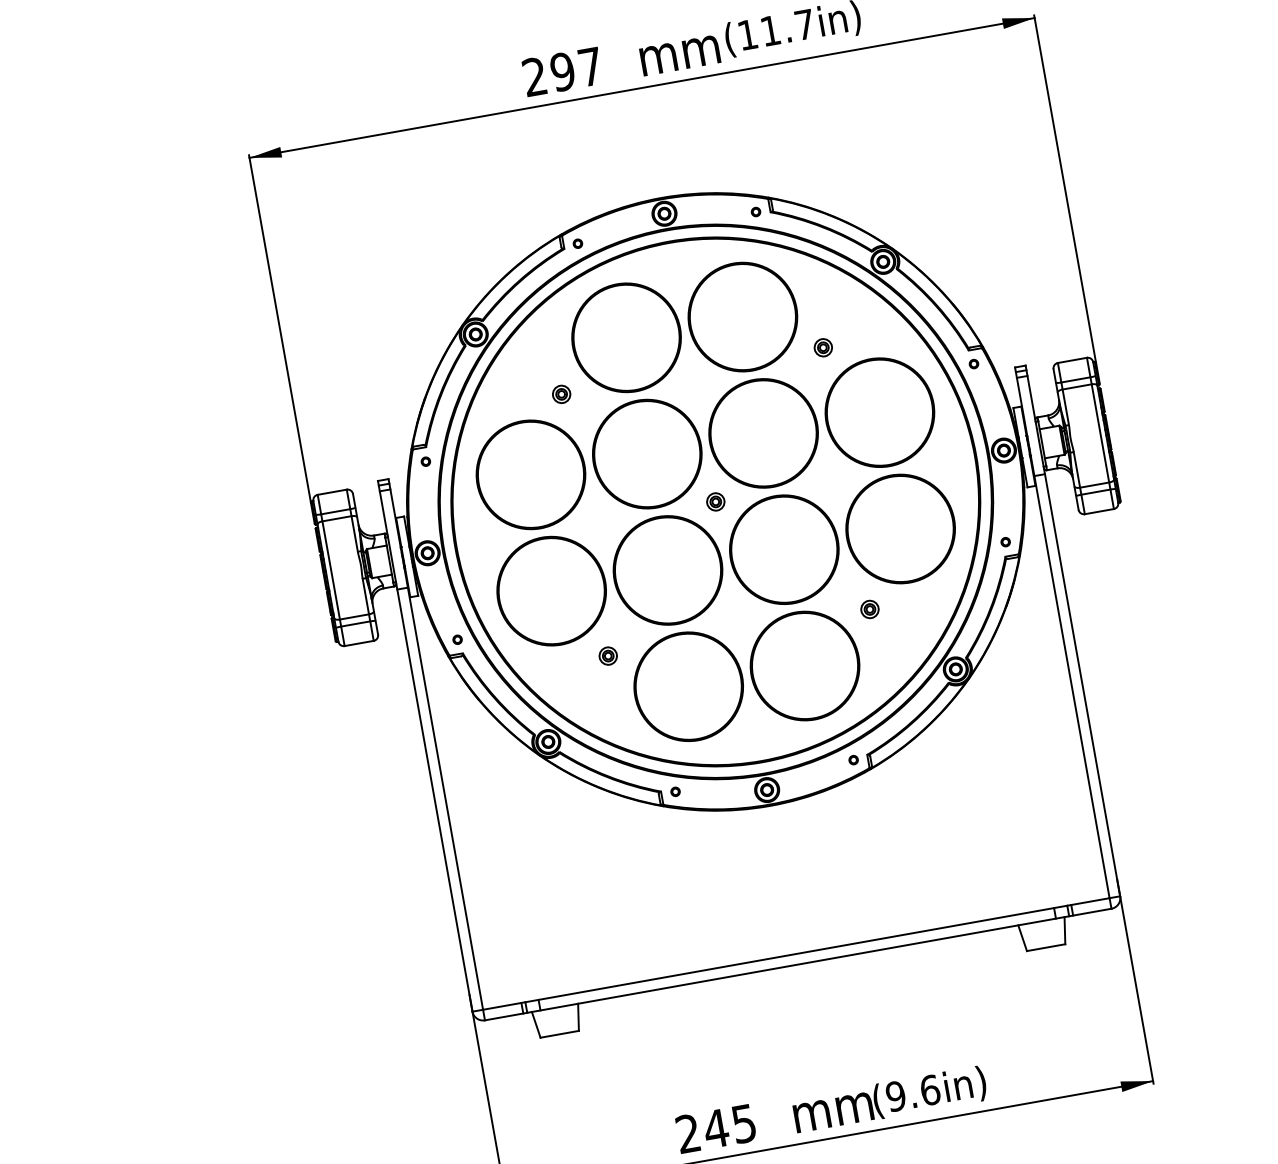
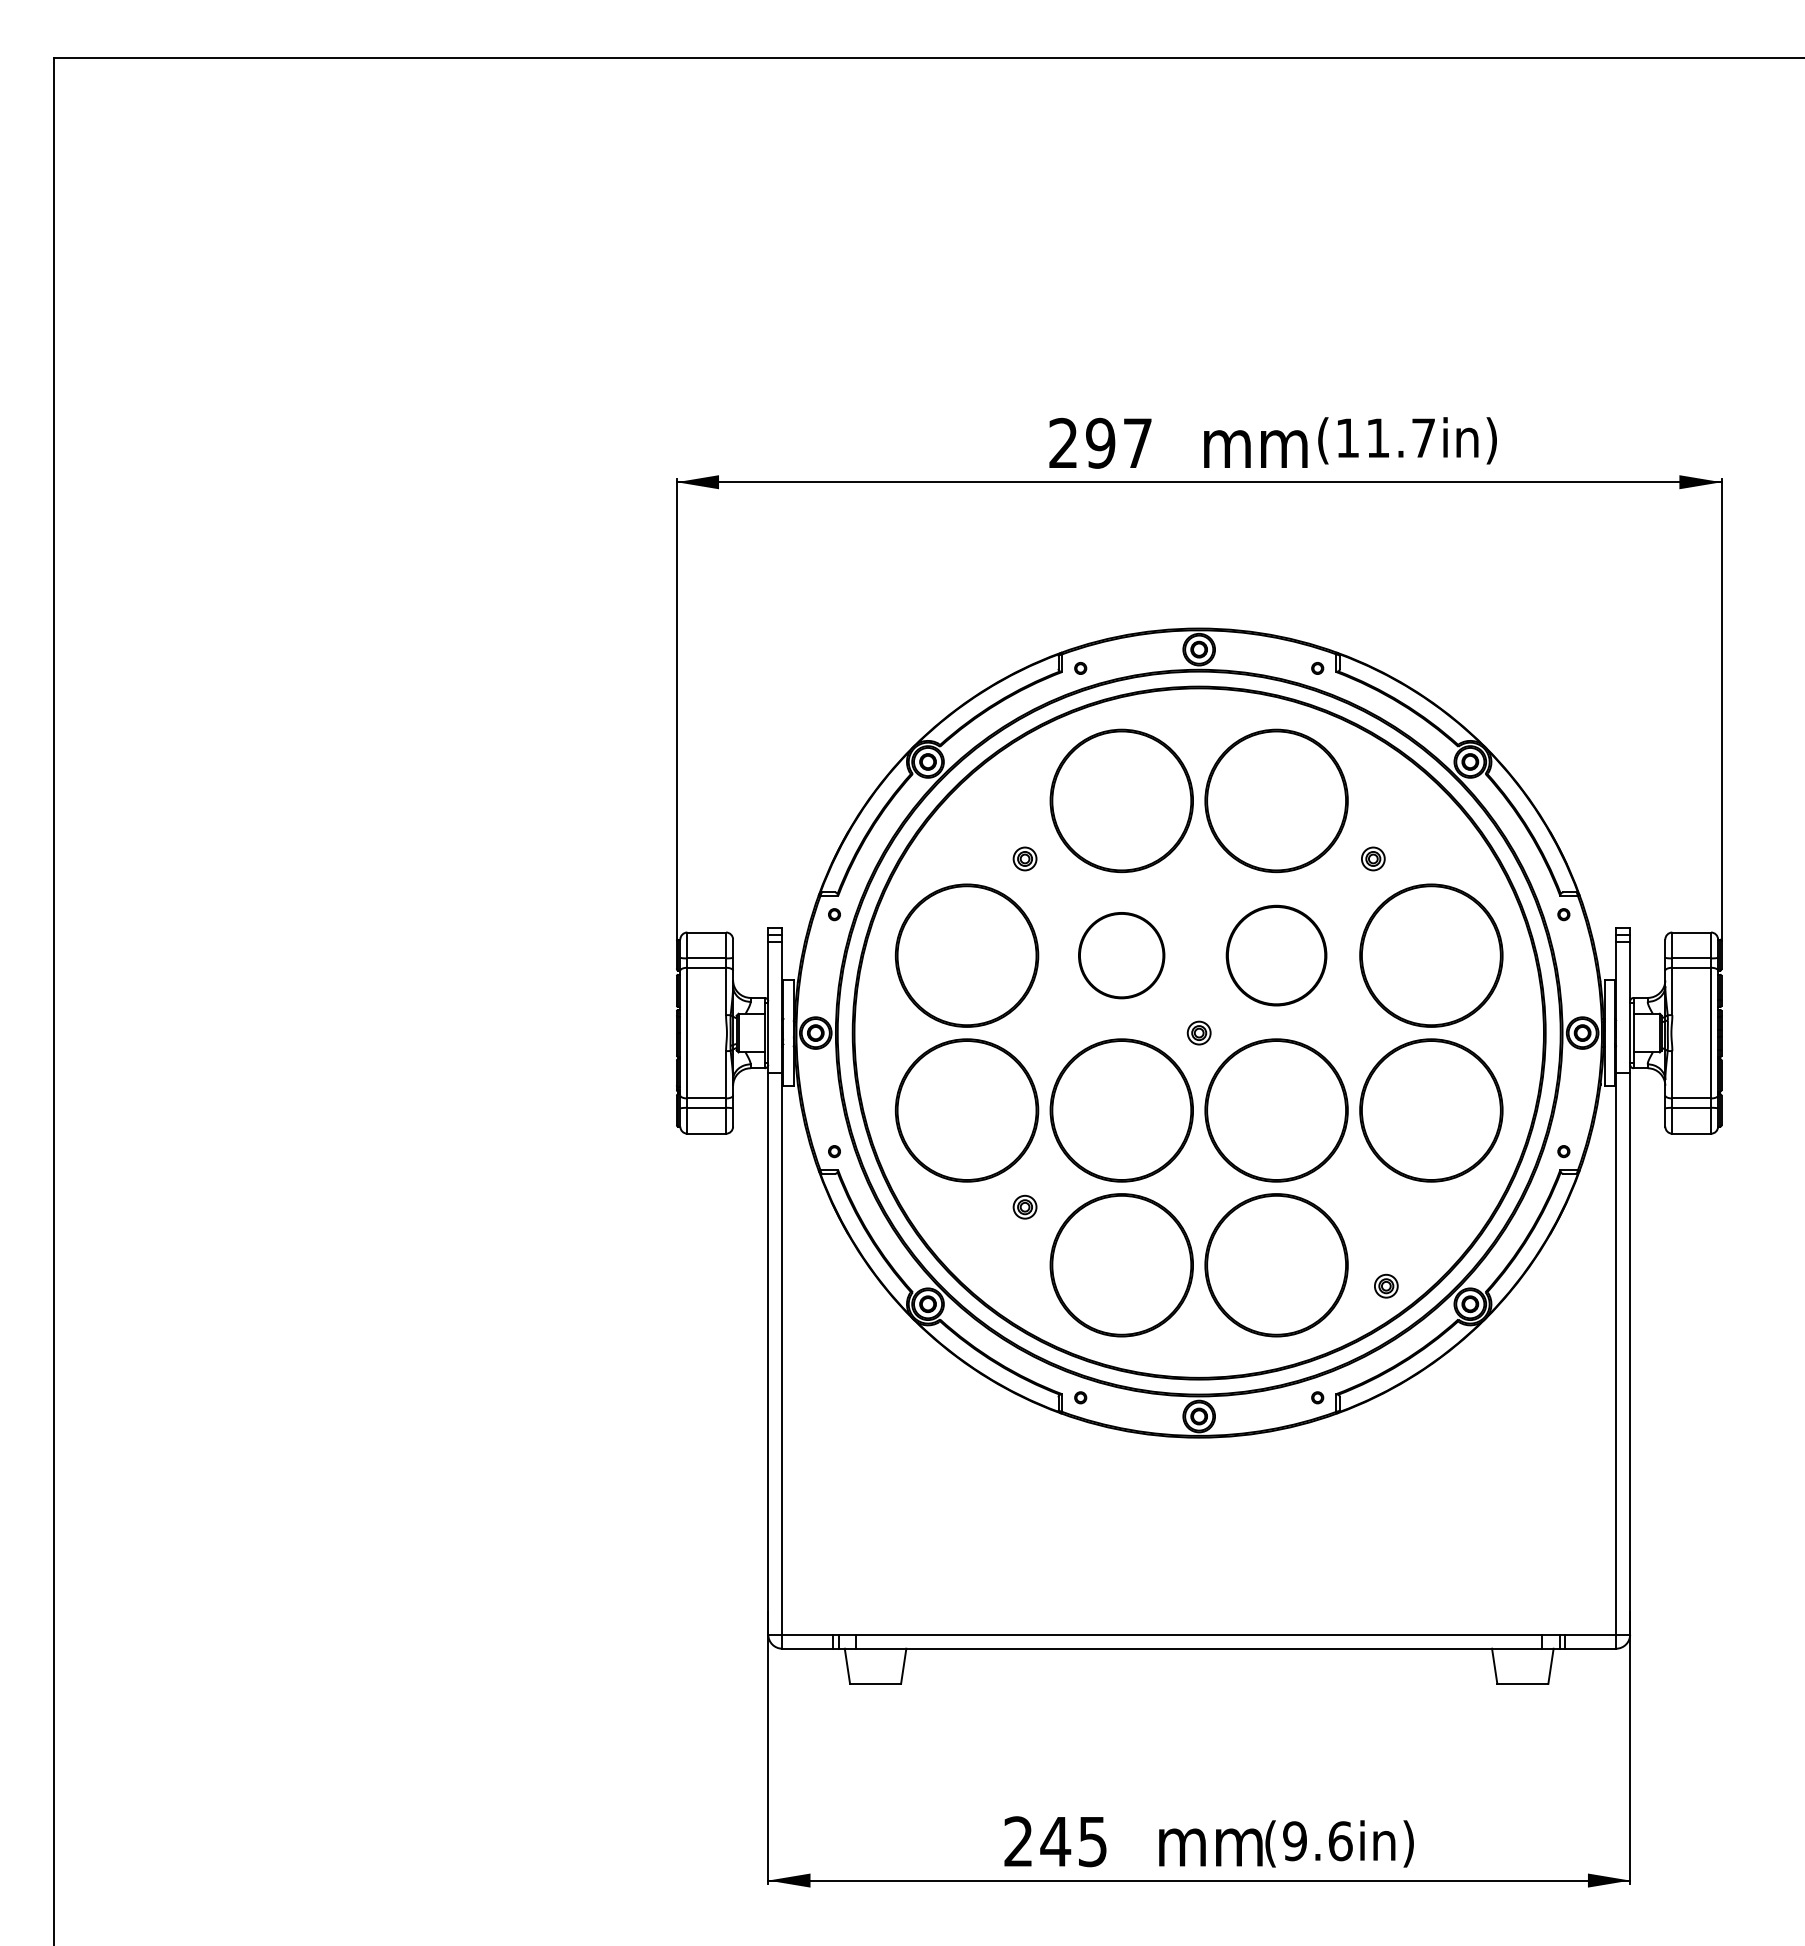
part: (763, 433) -> (1276, 955), size x0.7
part: (647, 454) -> (1121, 955), size x0.6
part: (869, 608) -> (1386, 1285), moved

